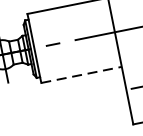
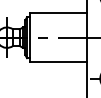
line: (81, 75) -> (58, 62), dashed -> solid

